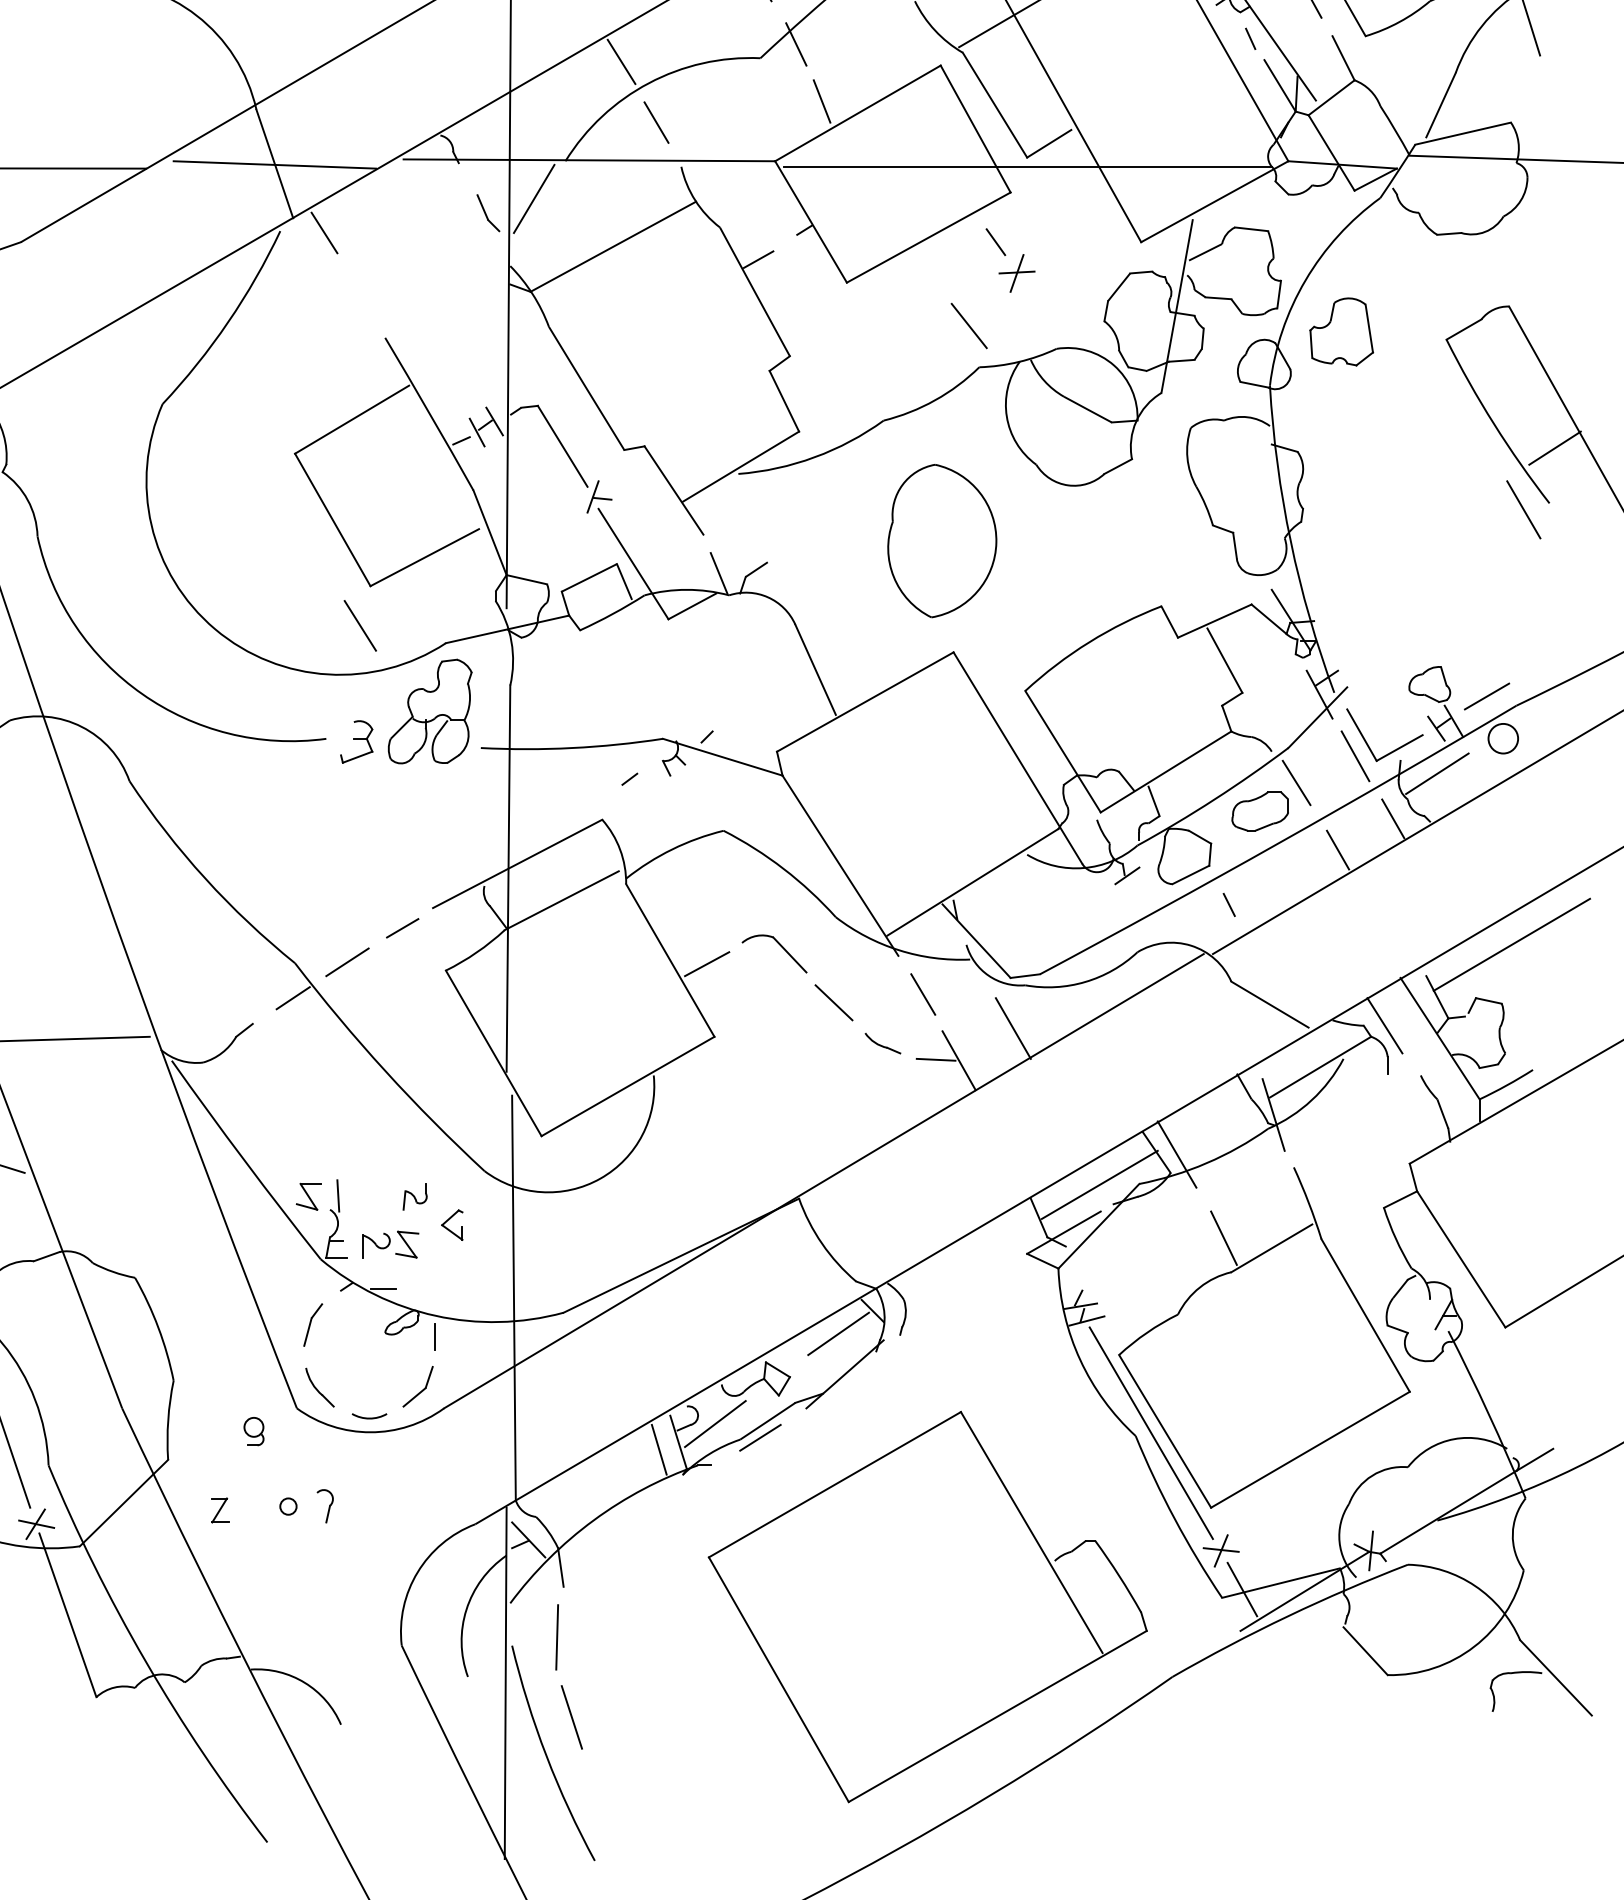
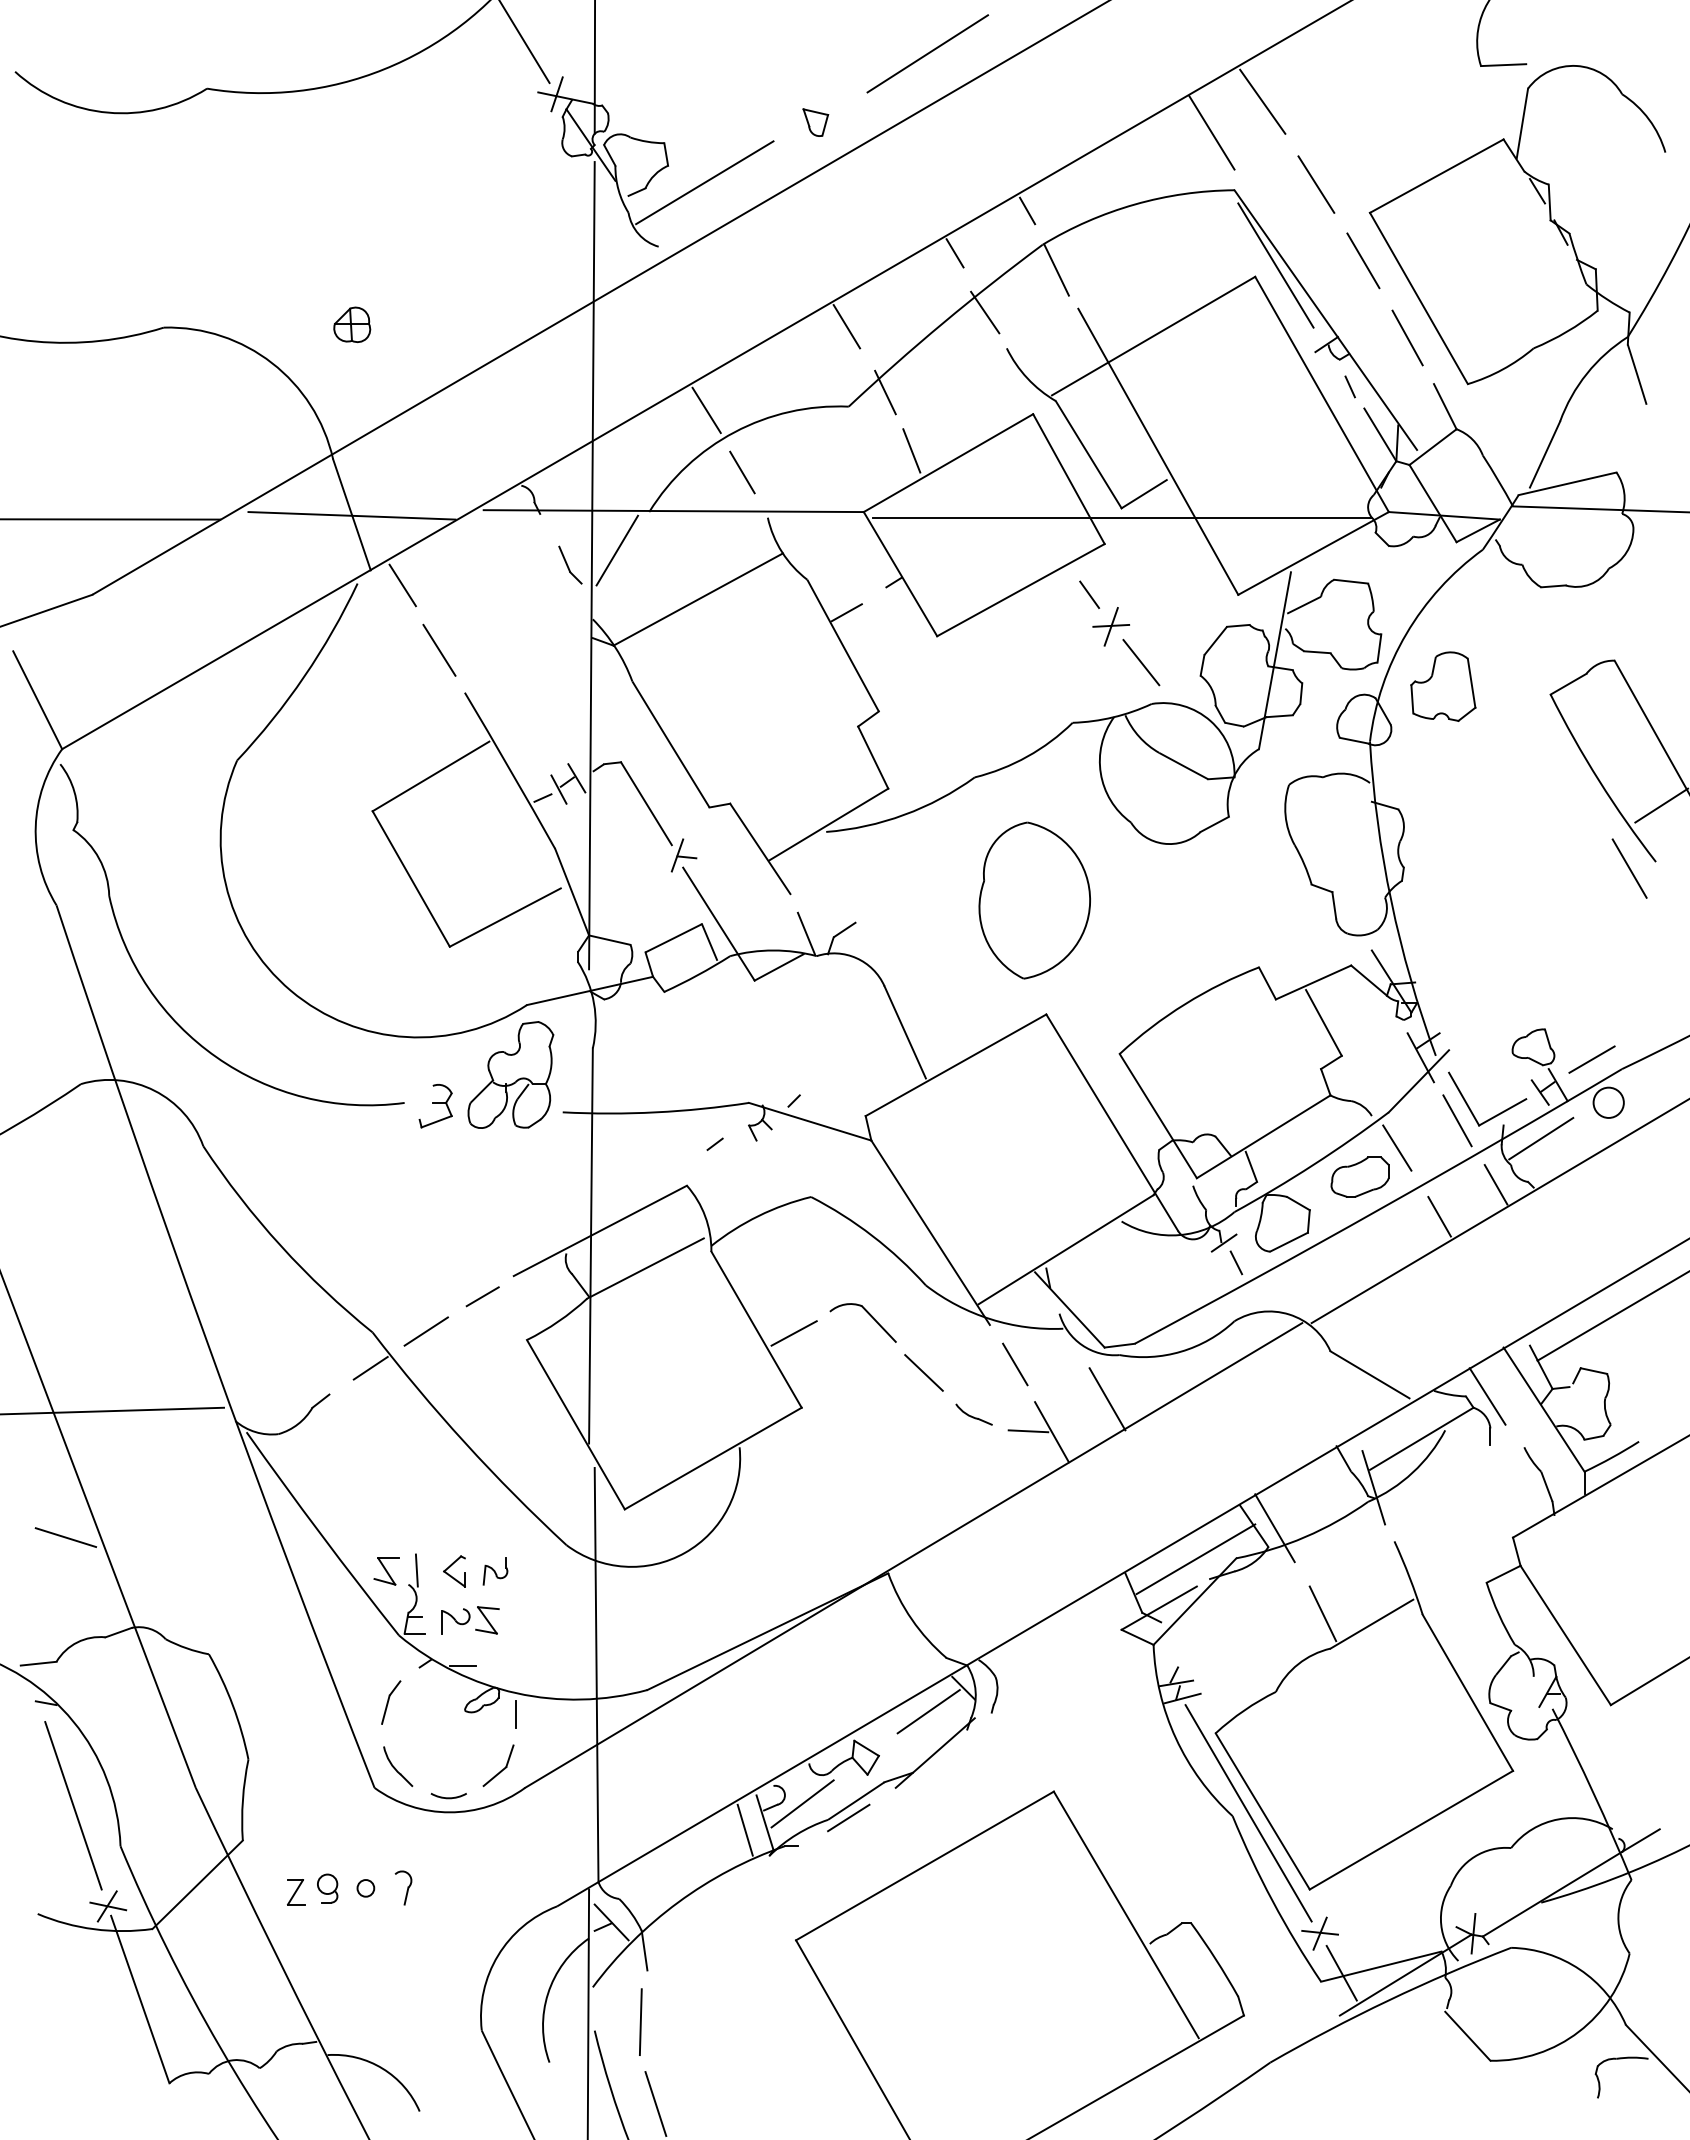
line: (969, 325) -> (1141, 662), moved
line: (360, 625) -> (439, 649), moved
line: (1229, 904) -> (1236, 1262), moved
part: (452, 1225) -> (454, 1571), moved
part: (253, 1431) -> (327, 1888), moved

